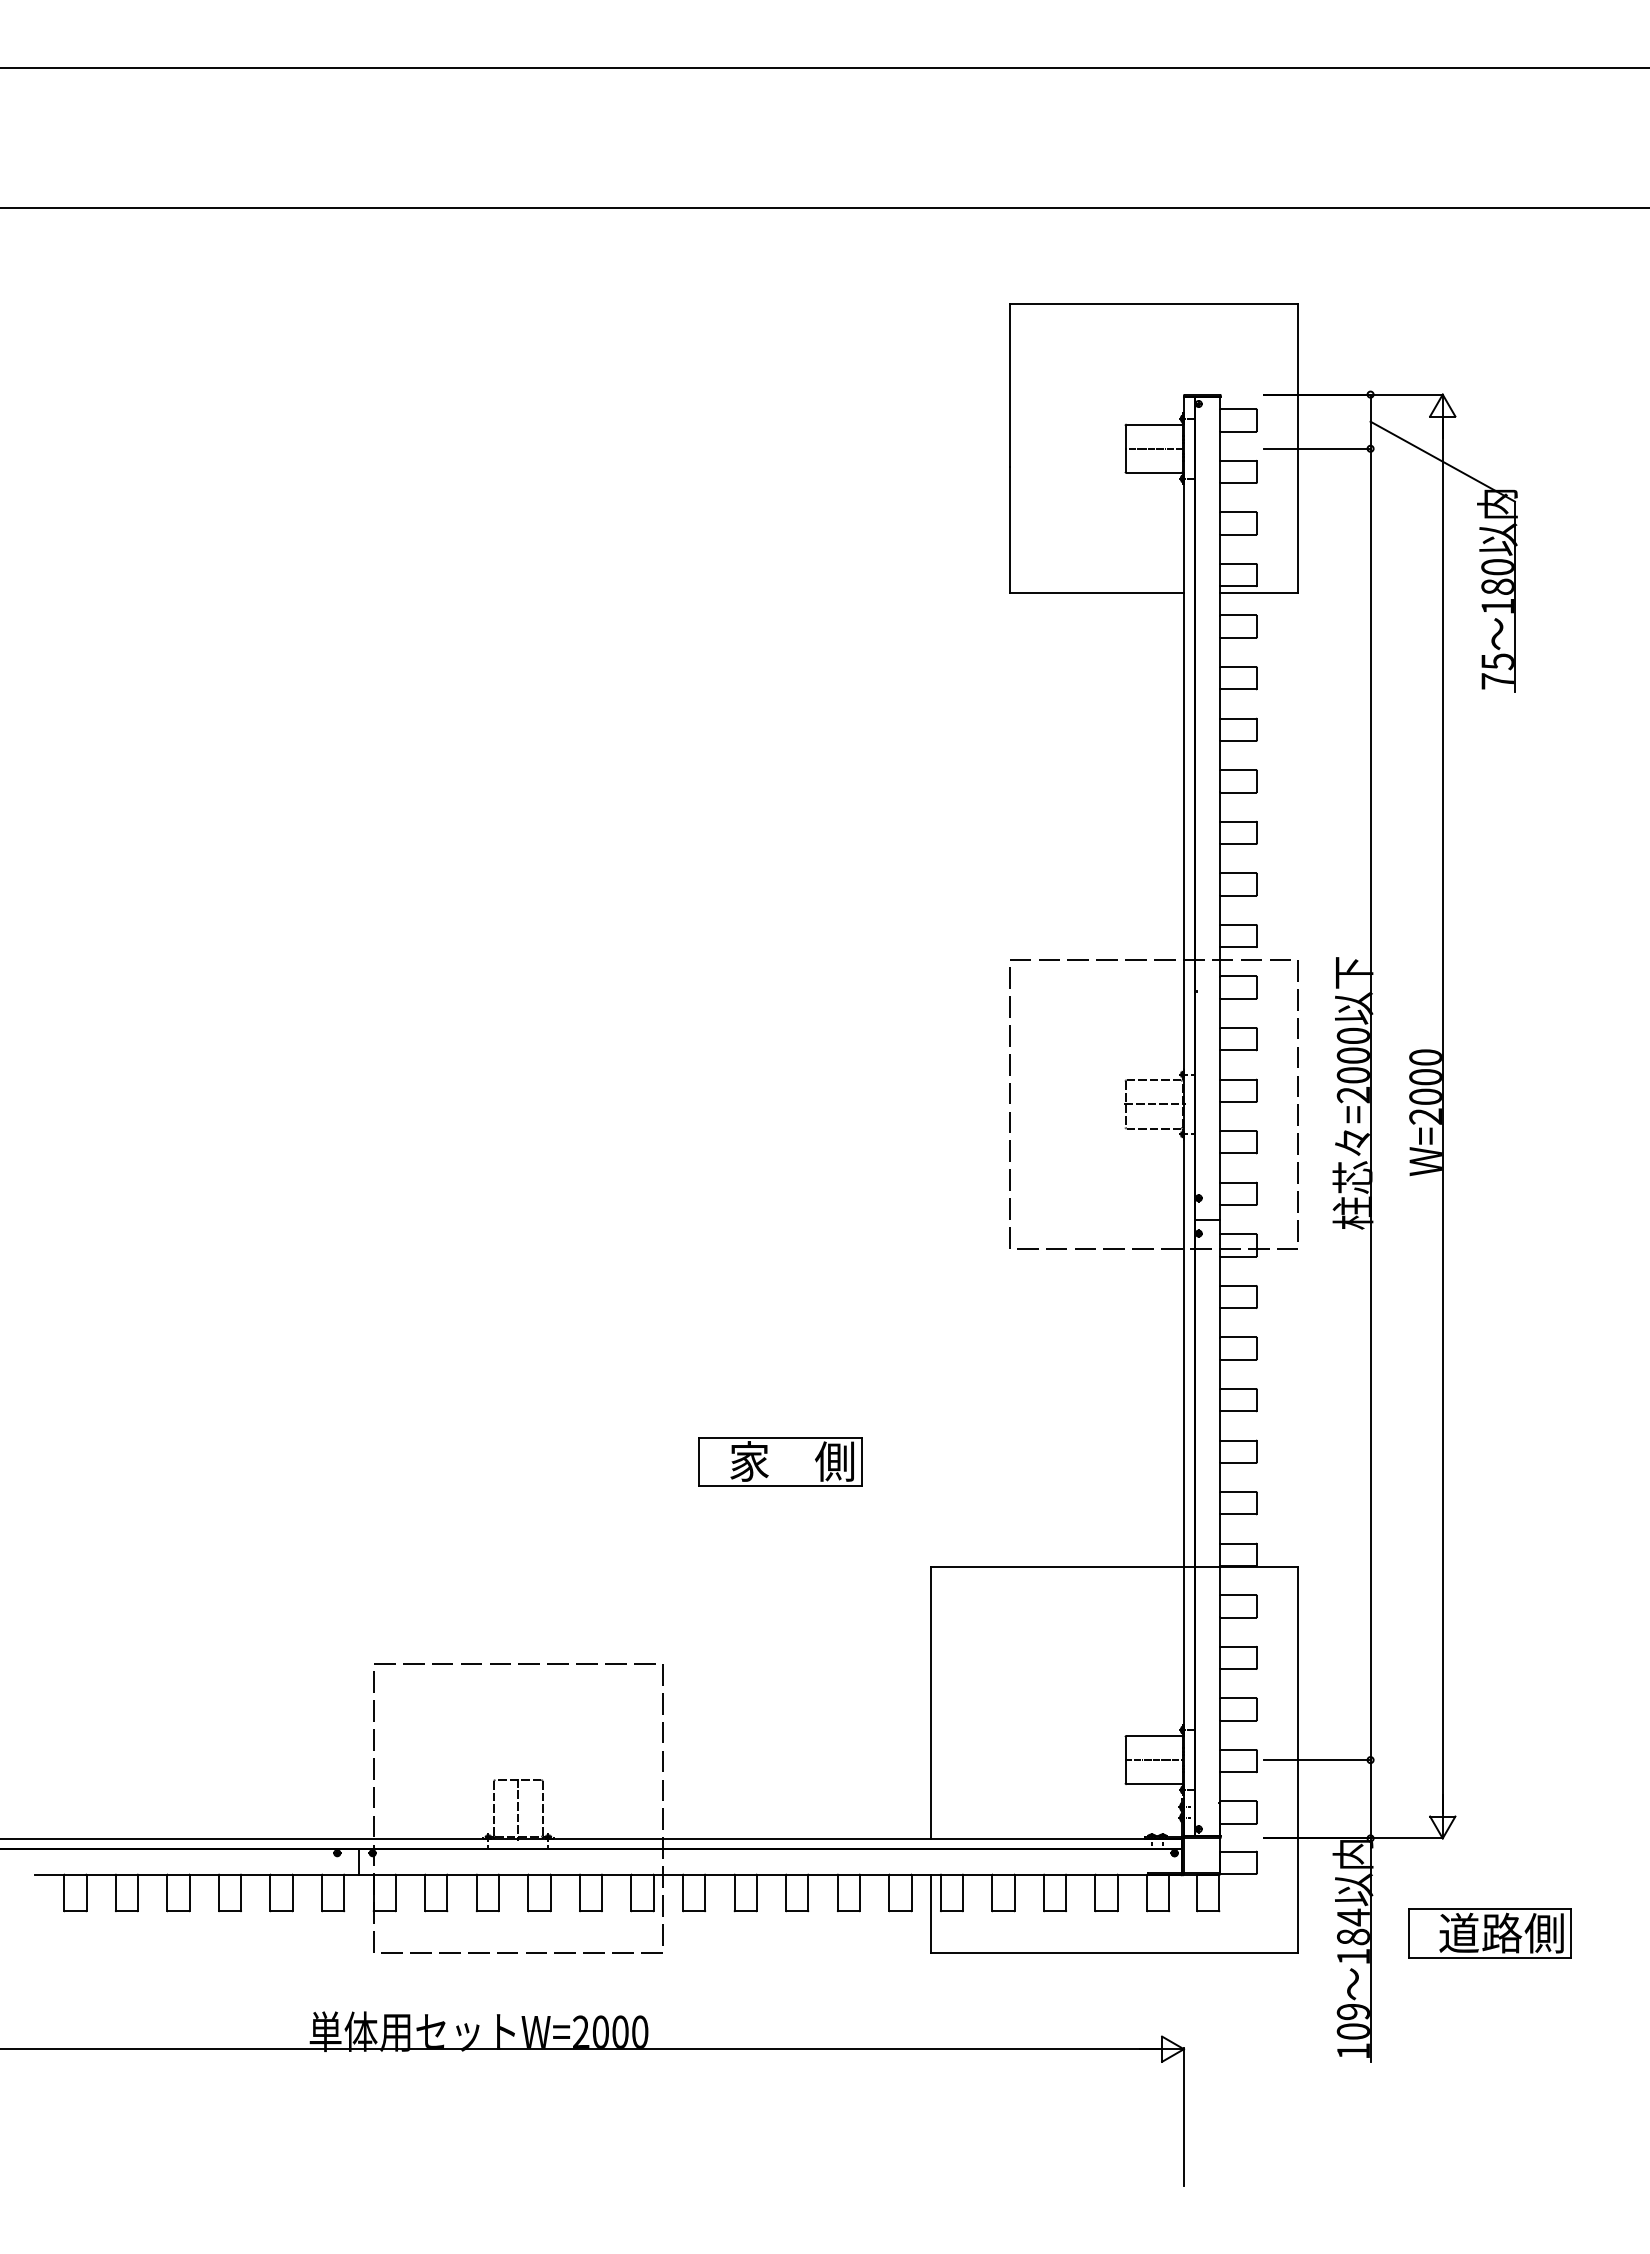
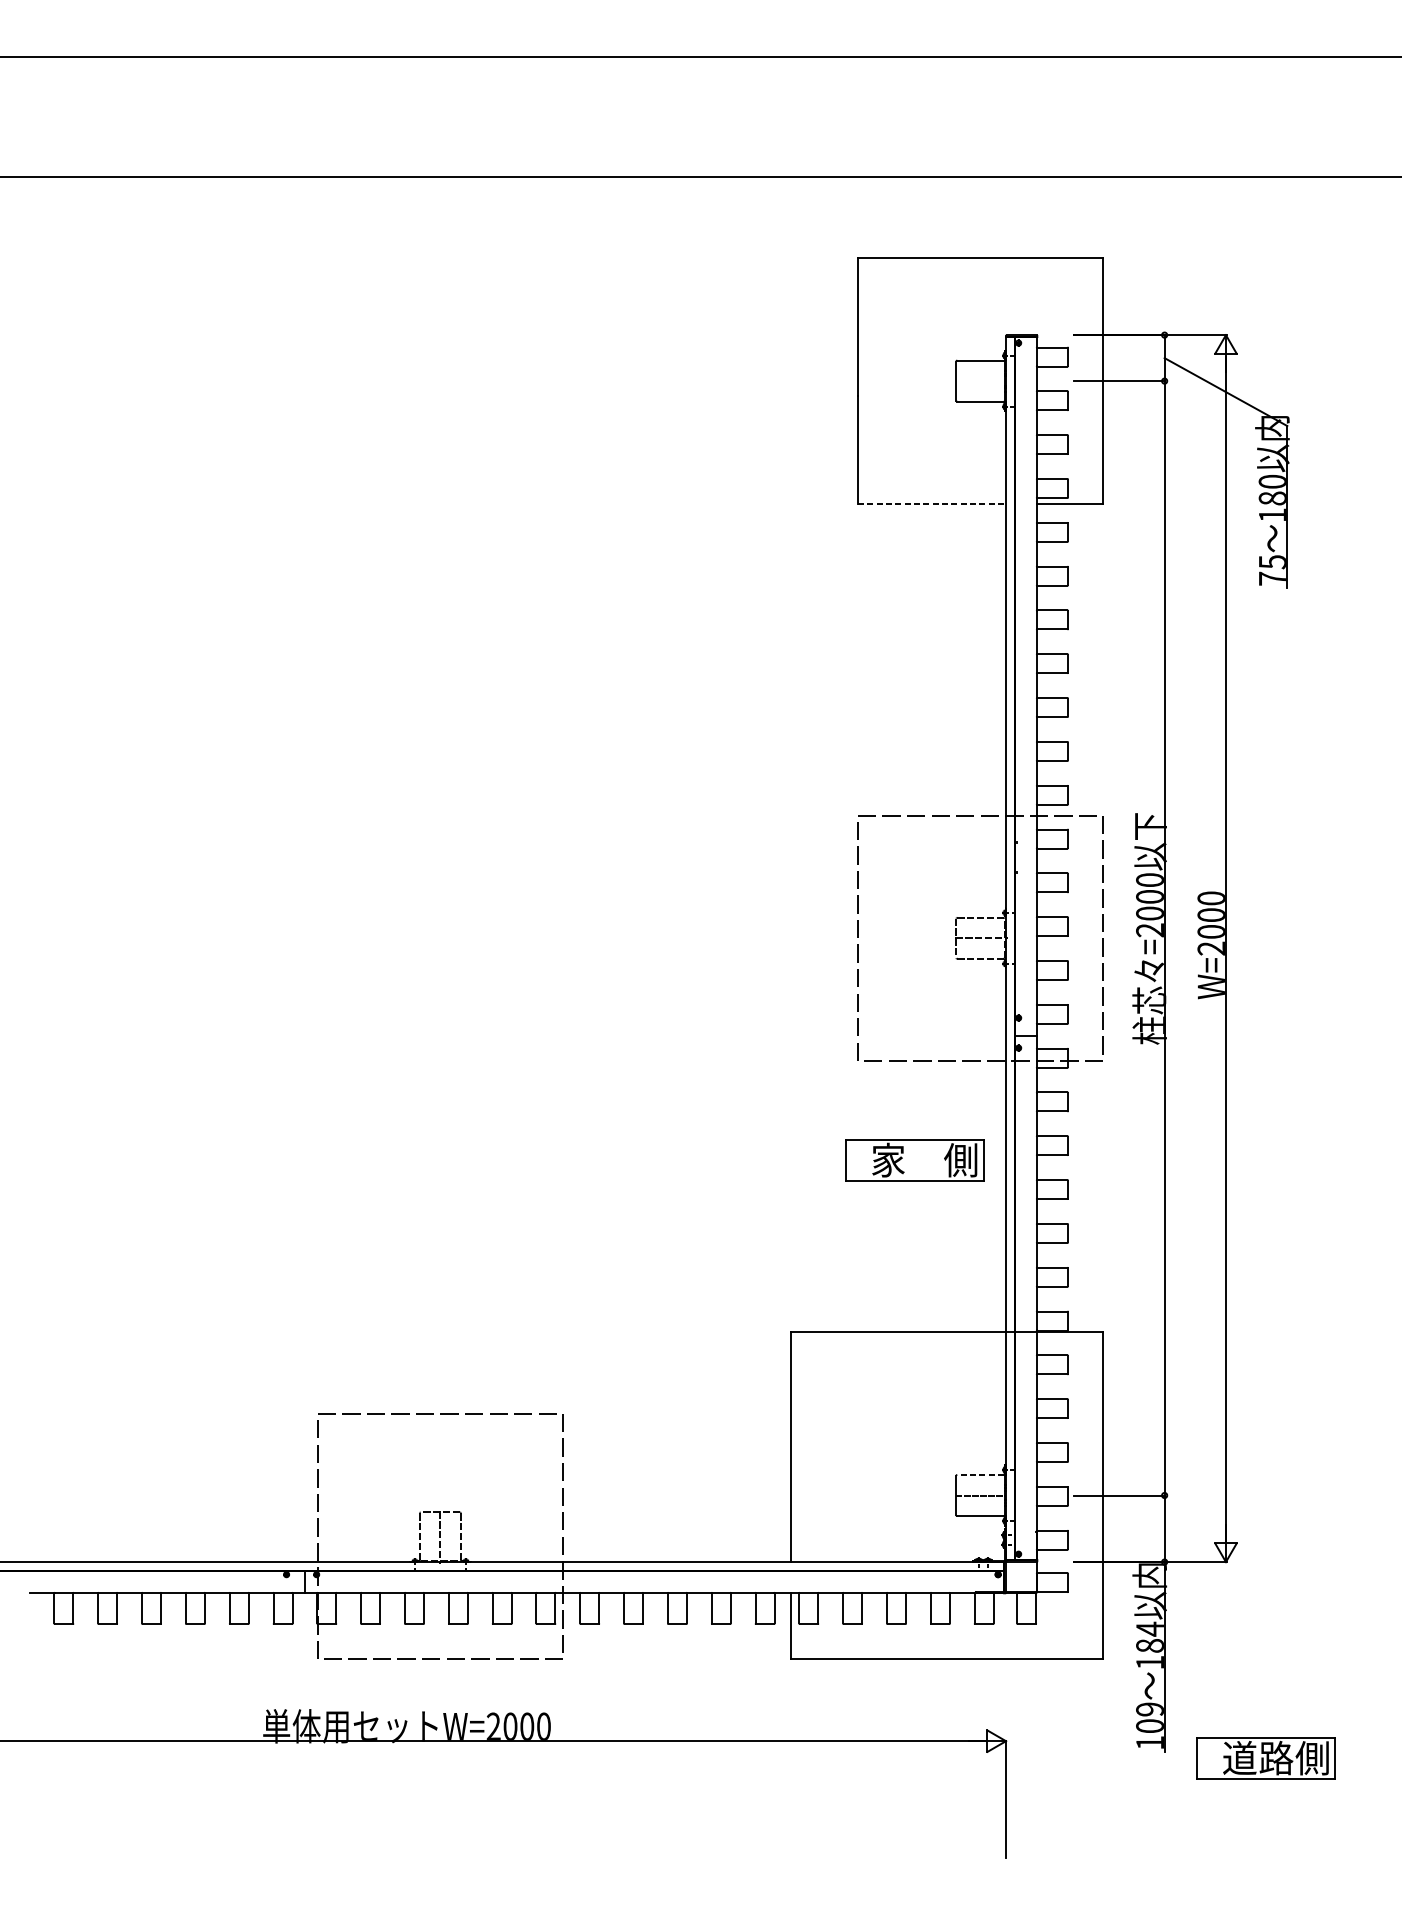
line: (1153, 448) -> (980, 380), removed
line: (1097, 593) -> (932, 504), solid -> dashed
part: (780, 1461) -> (914, 1160), moved
line: (1153, 1735) -> (980, 1474), solid -> dashed
part: (1489, 1933) -> (1265, 1758), moved

